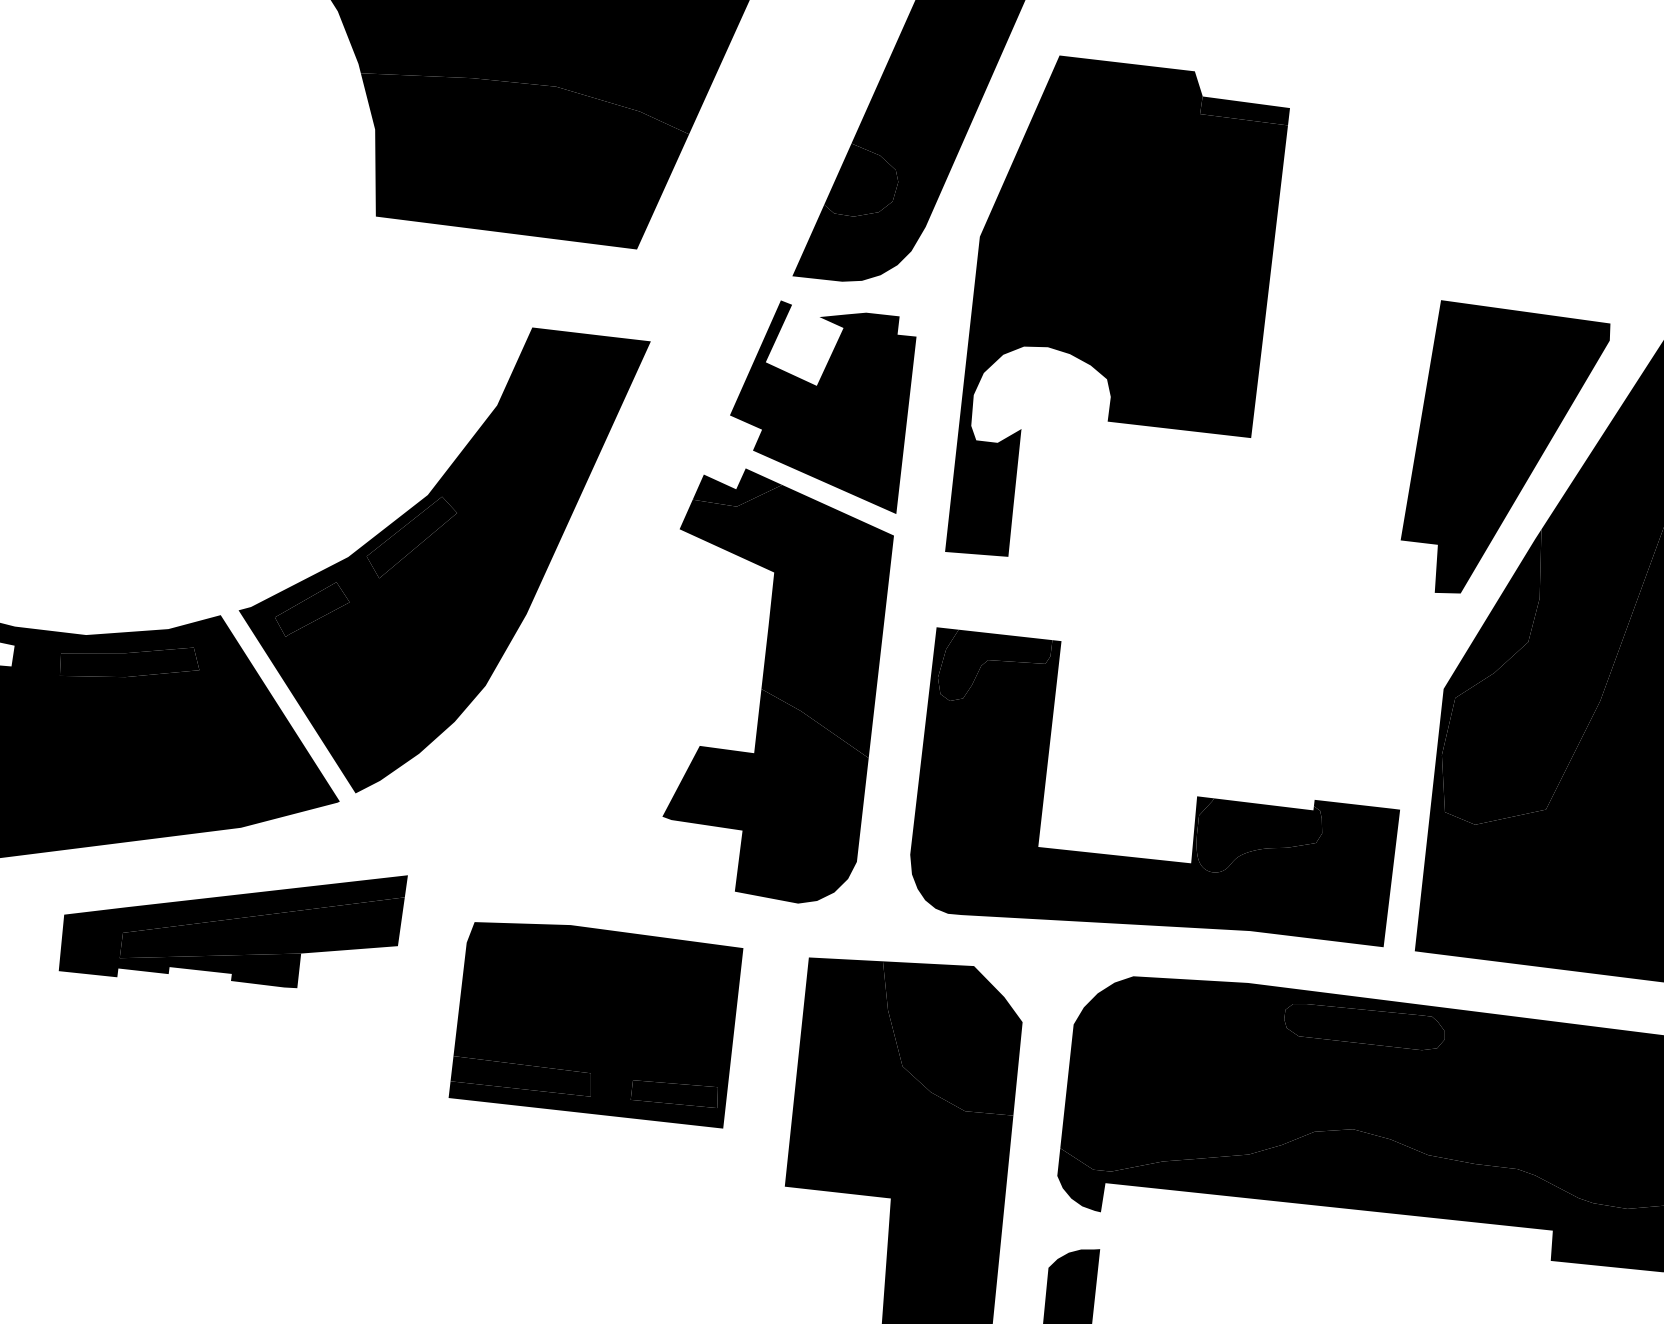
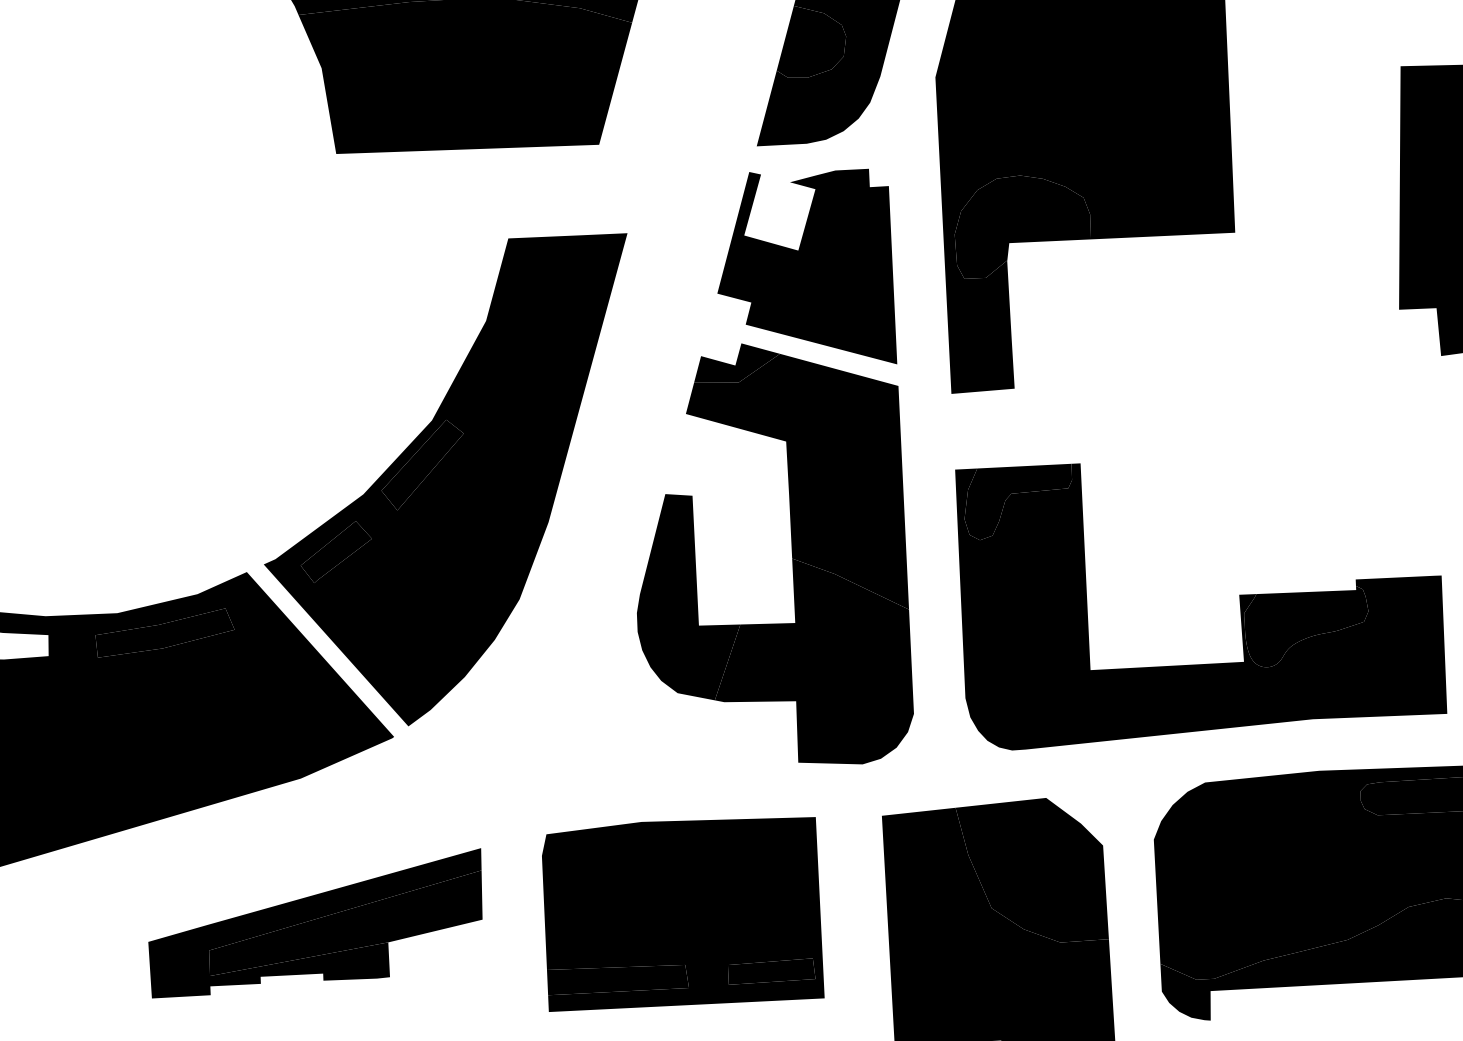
fill: (1040, 394) -> (1020, 223), added
fill: (648, 710) -> (684, 597), added
part: (232, 931) -> (317, 931), moved

